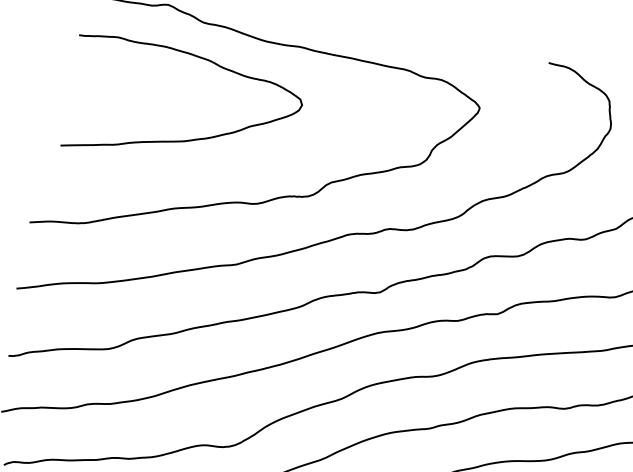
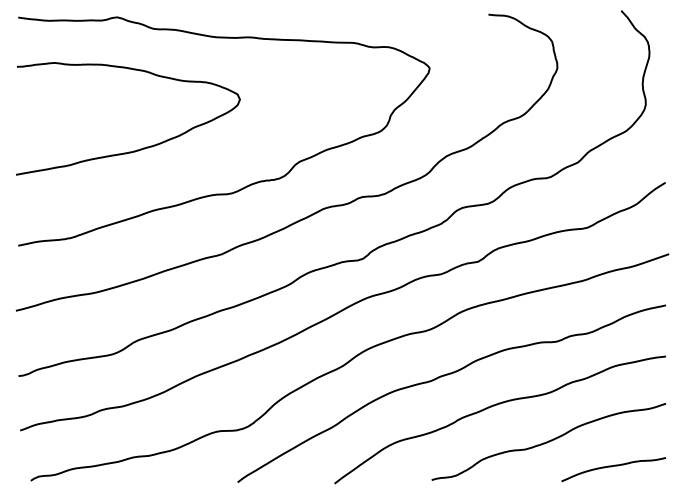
curve: (188, 139) -> (137, 149), moved

